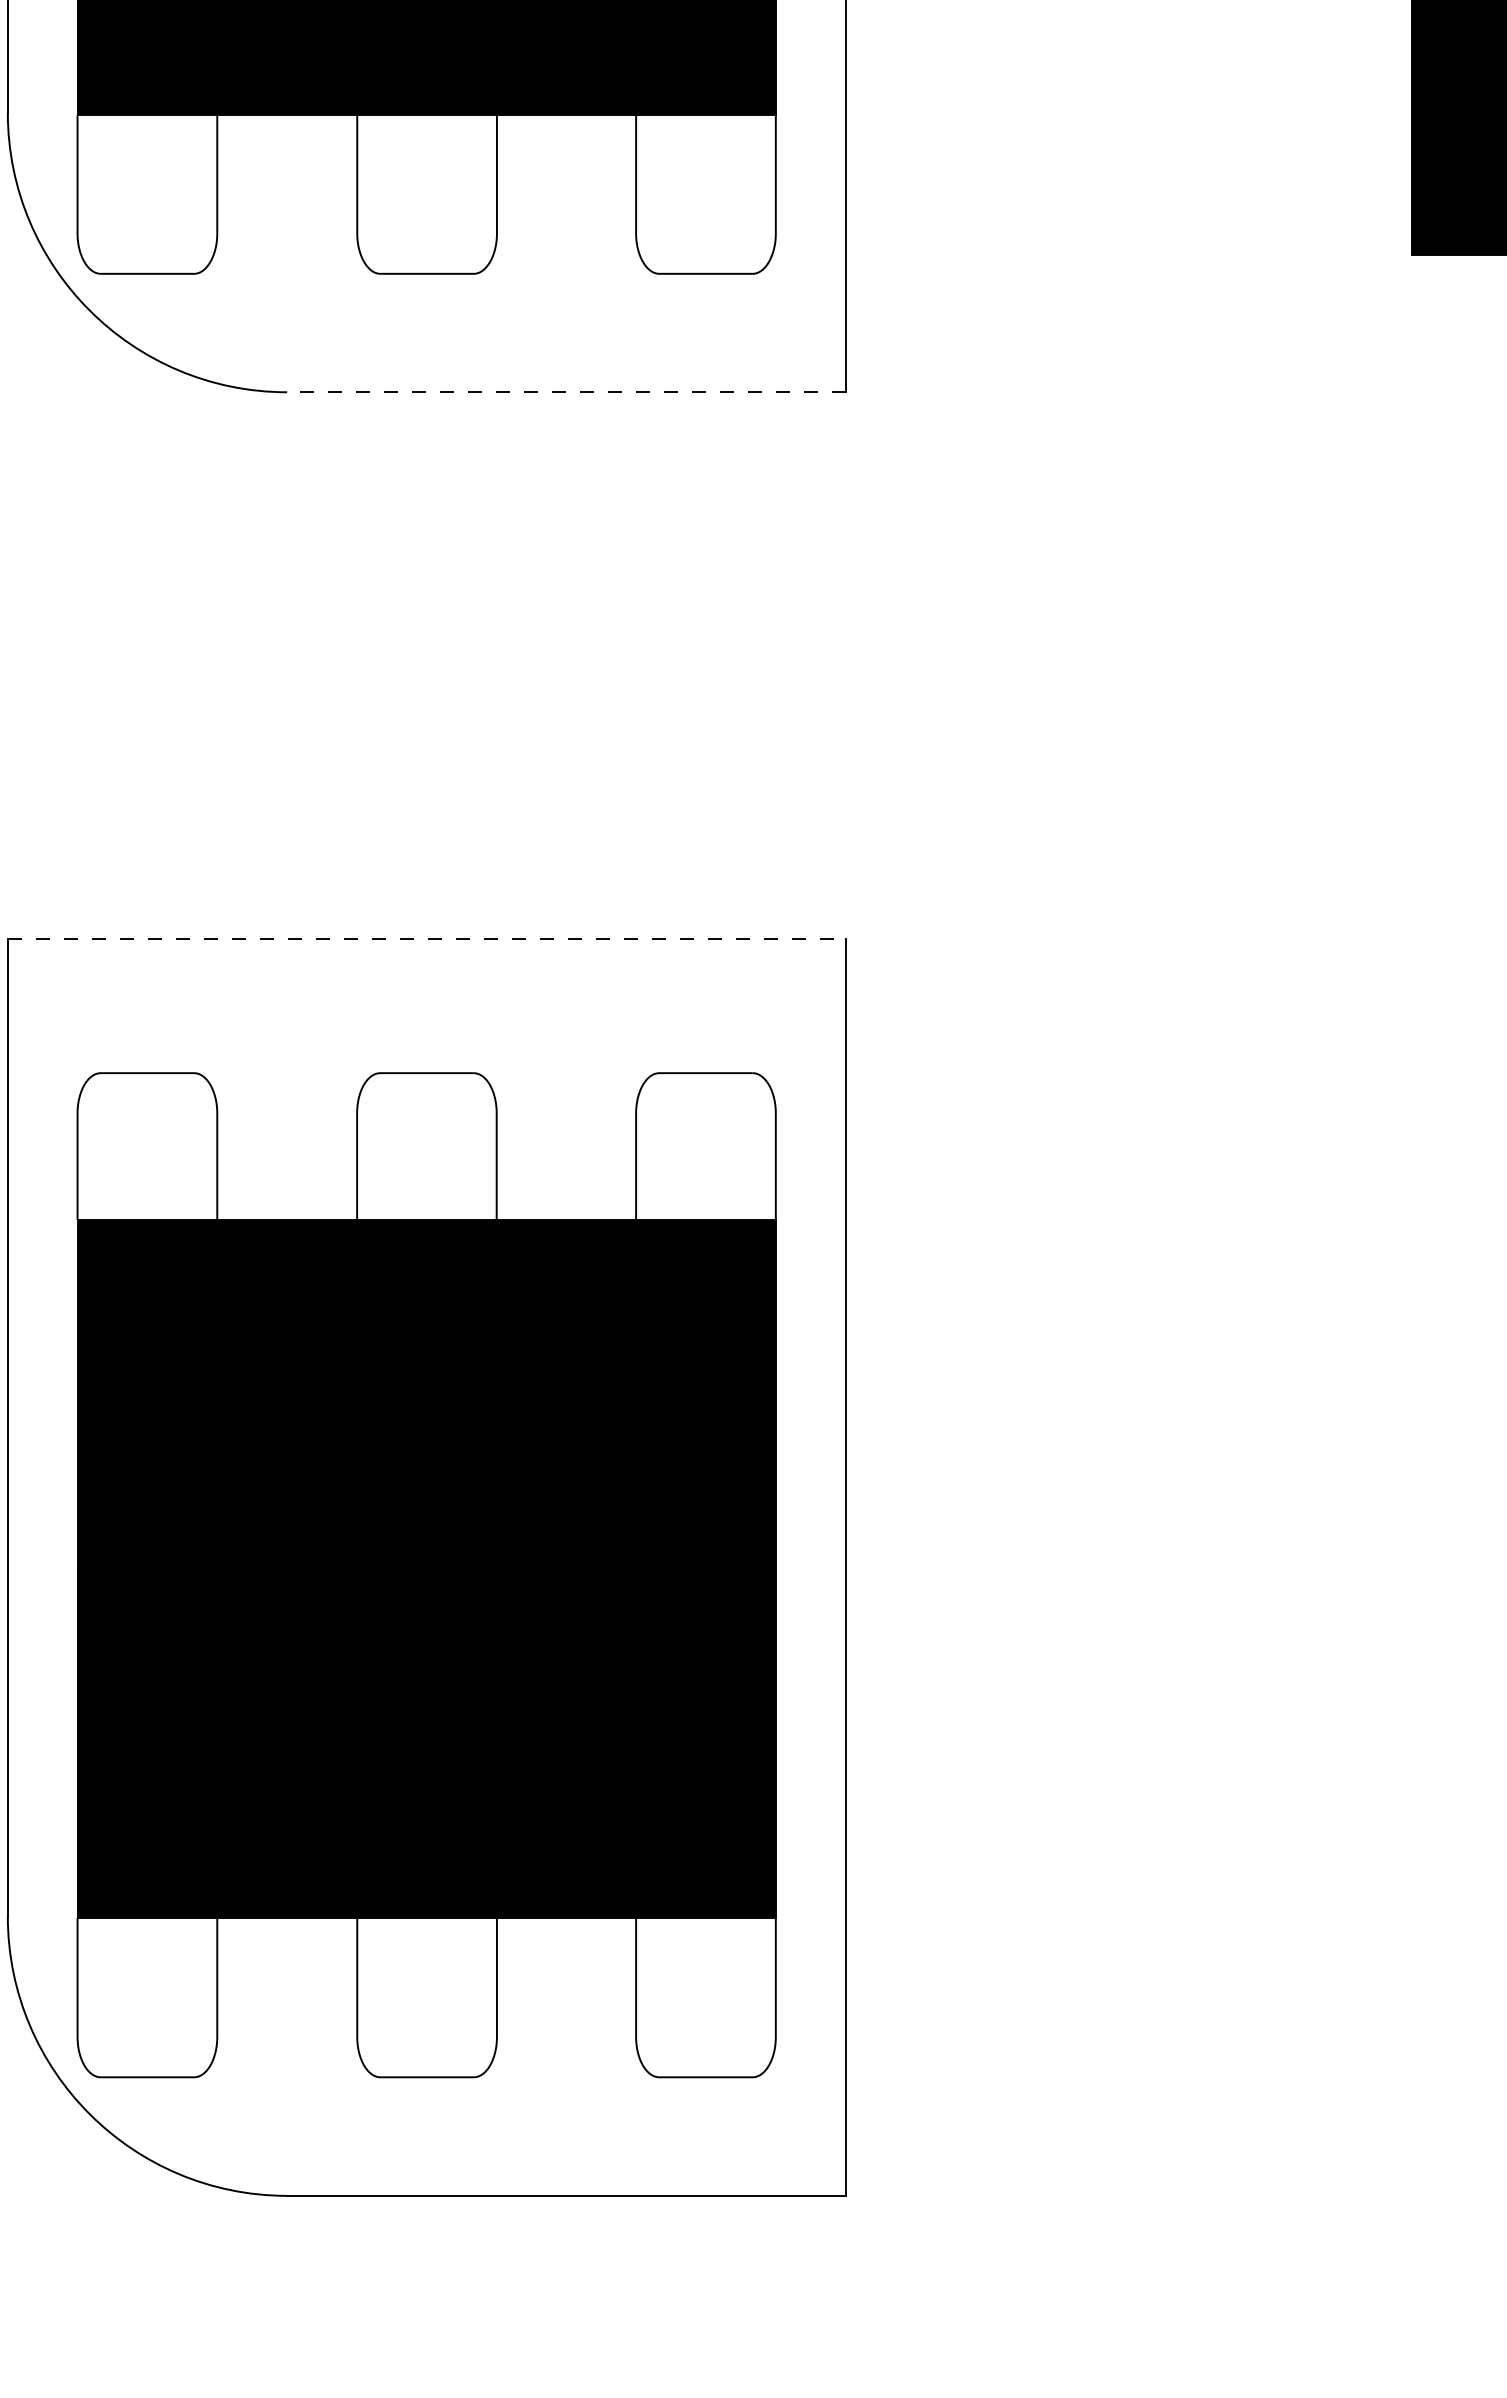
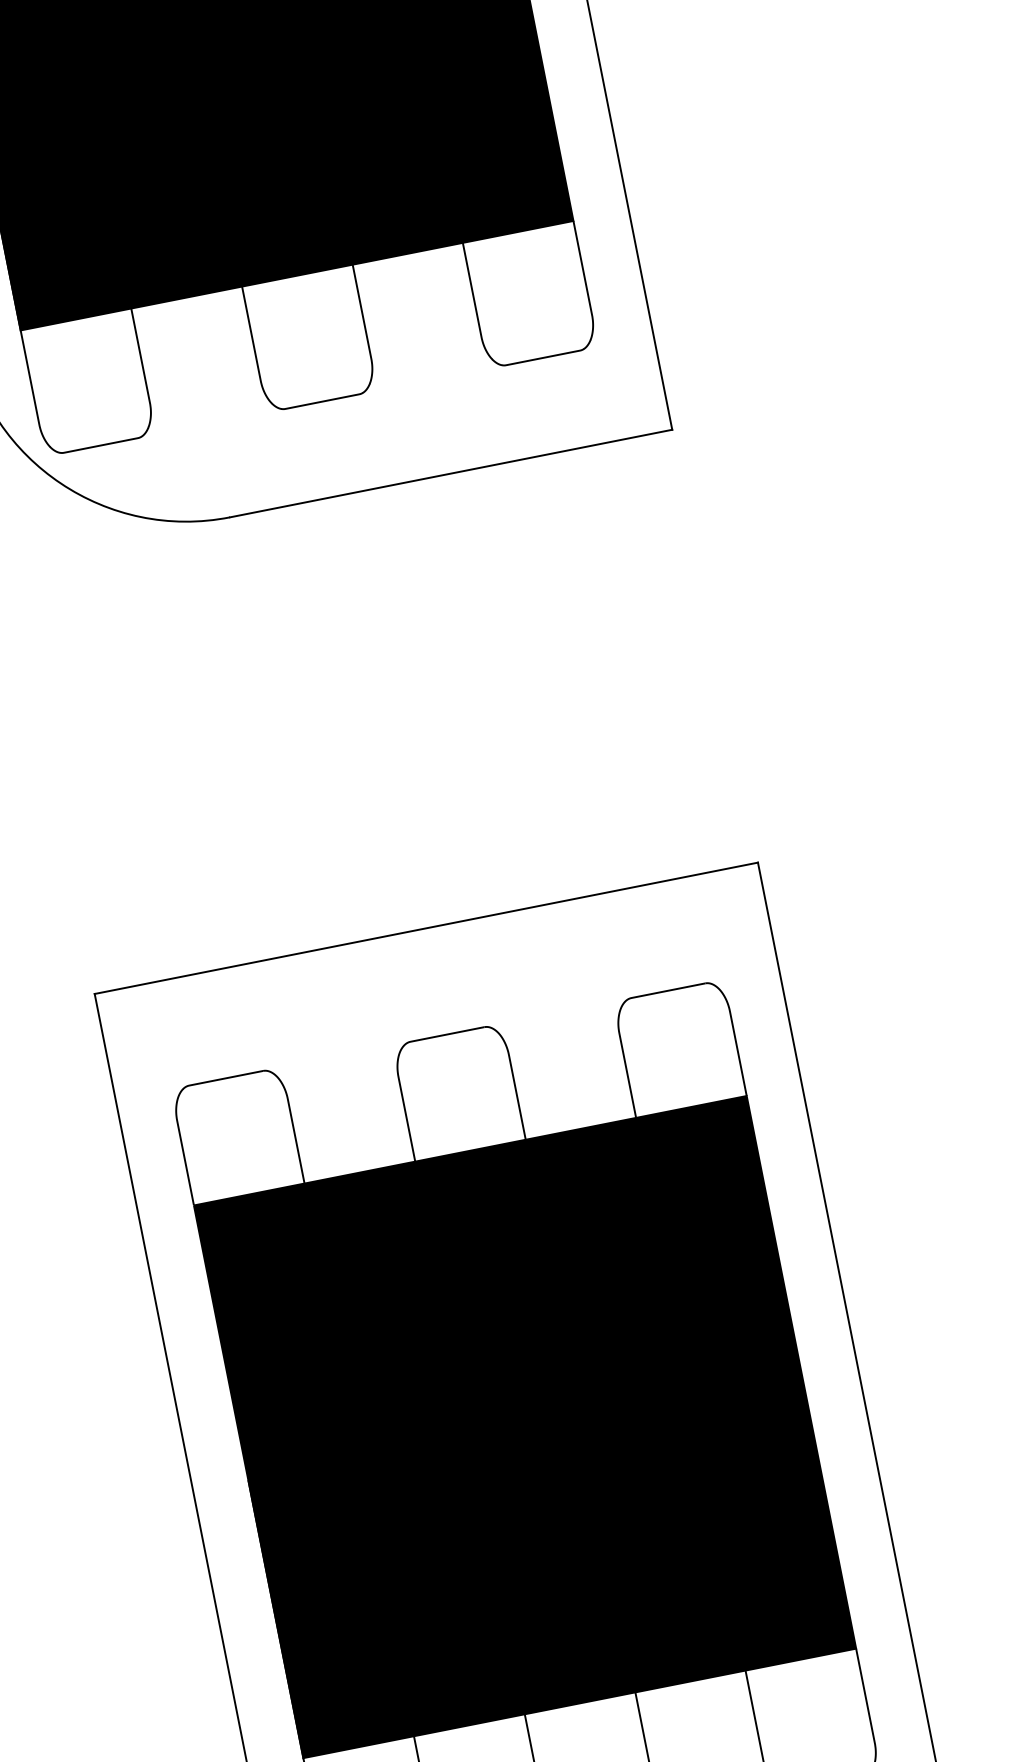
line: (565, 392) -> (450, 473), dashed -> solid
line: (426, 939) -> (426, 928), dashed -> solid

